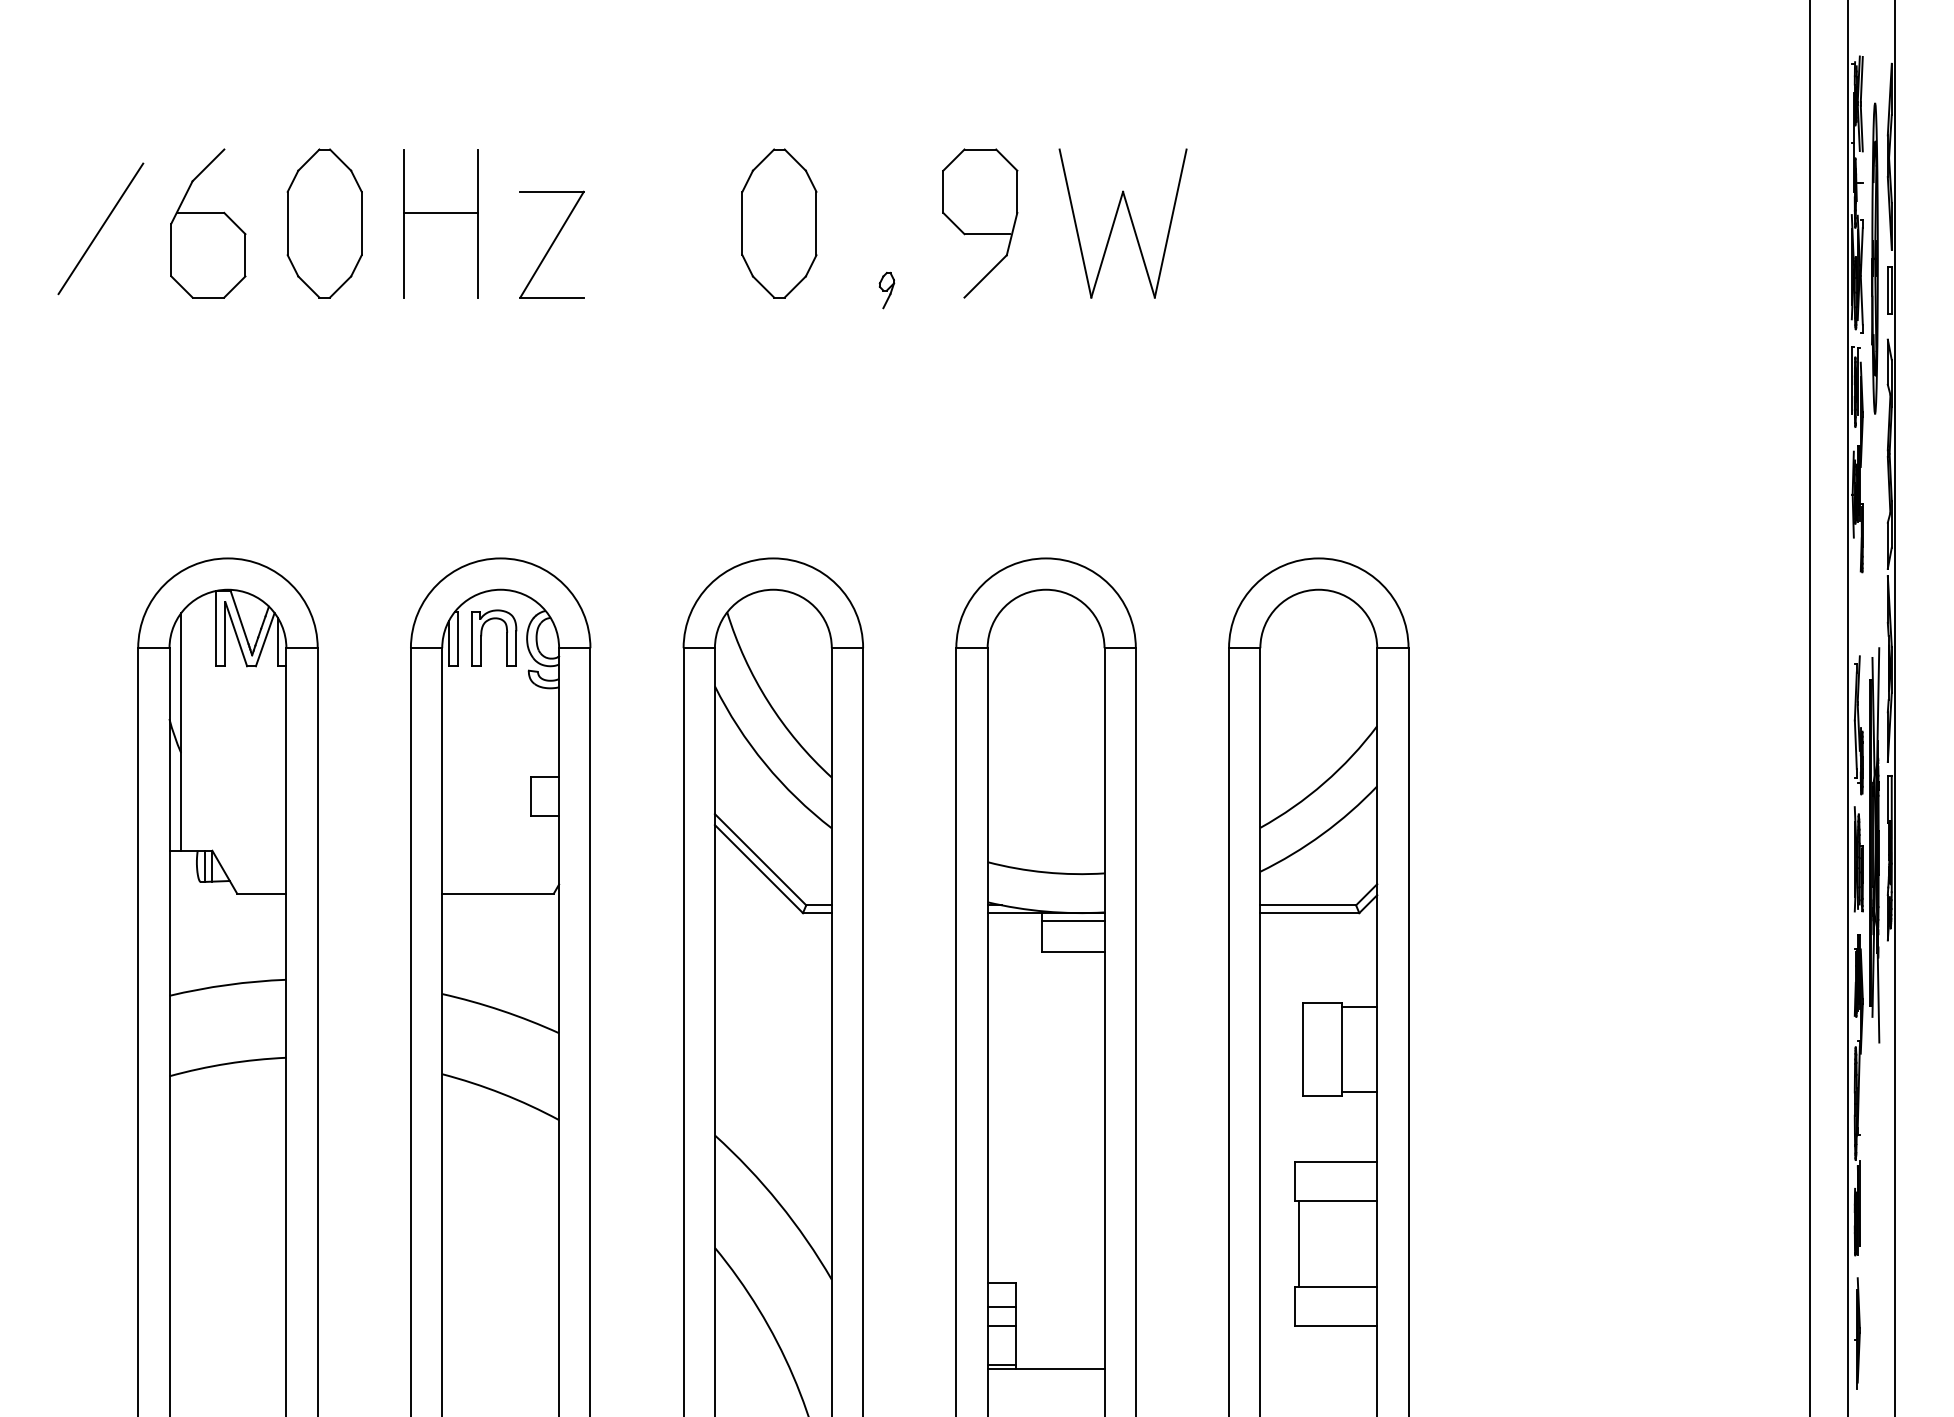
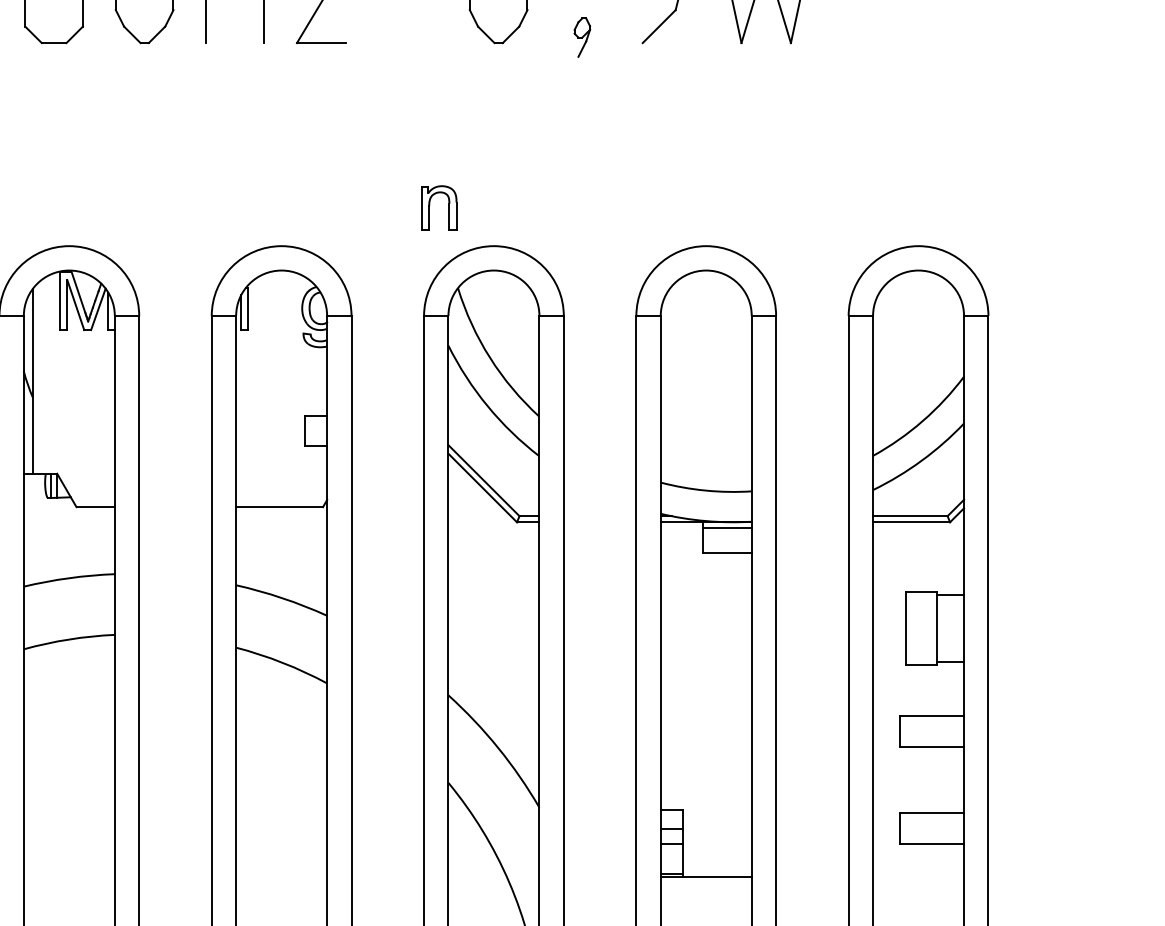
part: (886, 290) -> (582, 37), size x1.4
part: (506, 637) -> (448, 207), moved
line: (1299, 1244) -> (903, 780), removed

